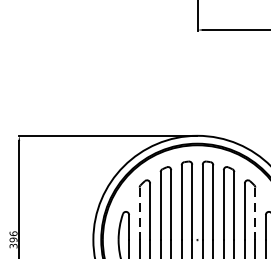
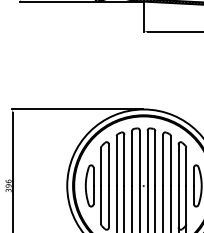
line: (139, 214) -> (101, 167), dashed -> solid
line: (255, 214) -> (186, 167), dashed -> solid

